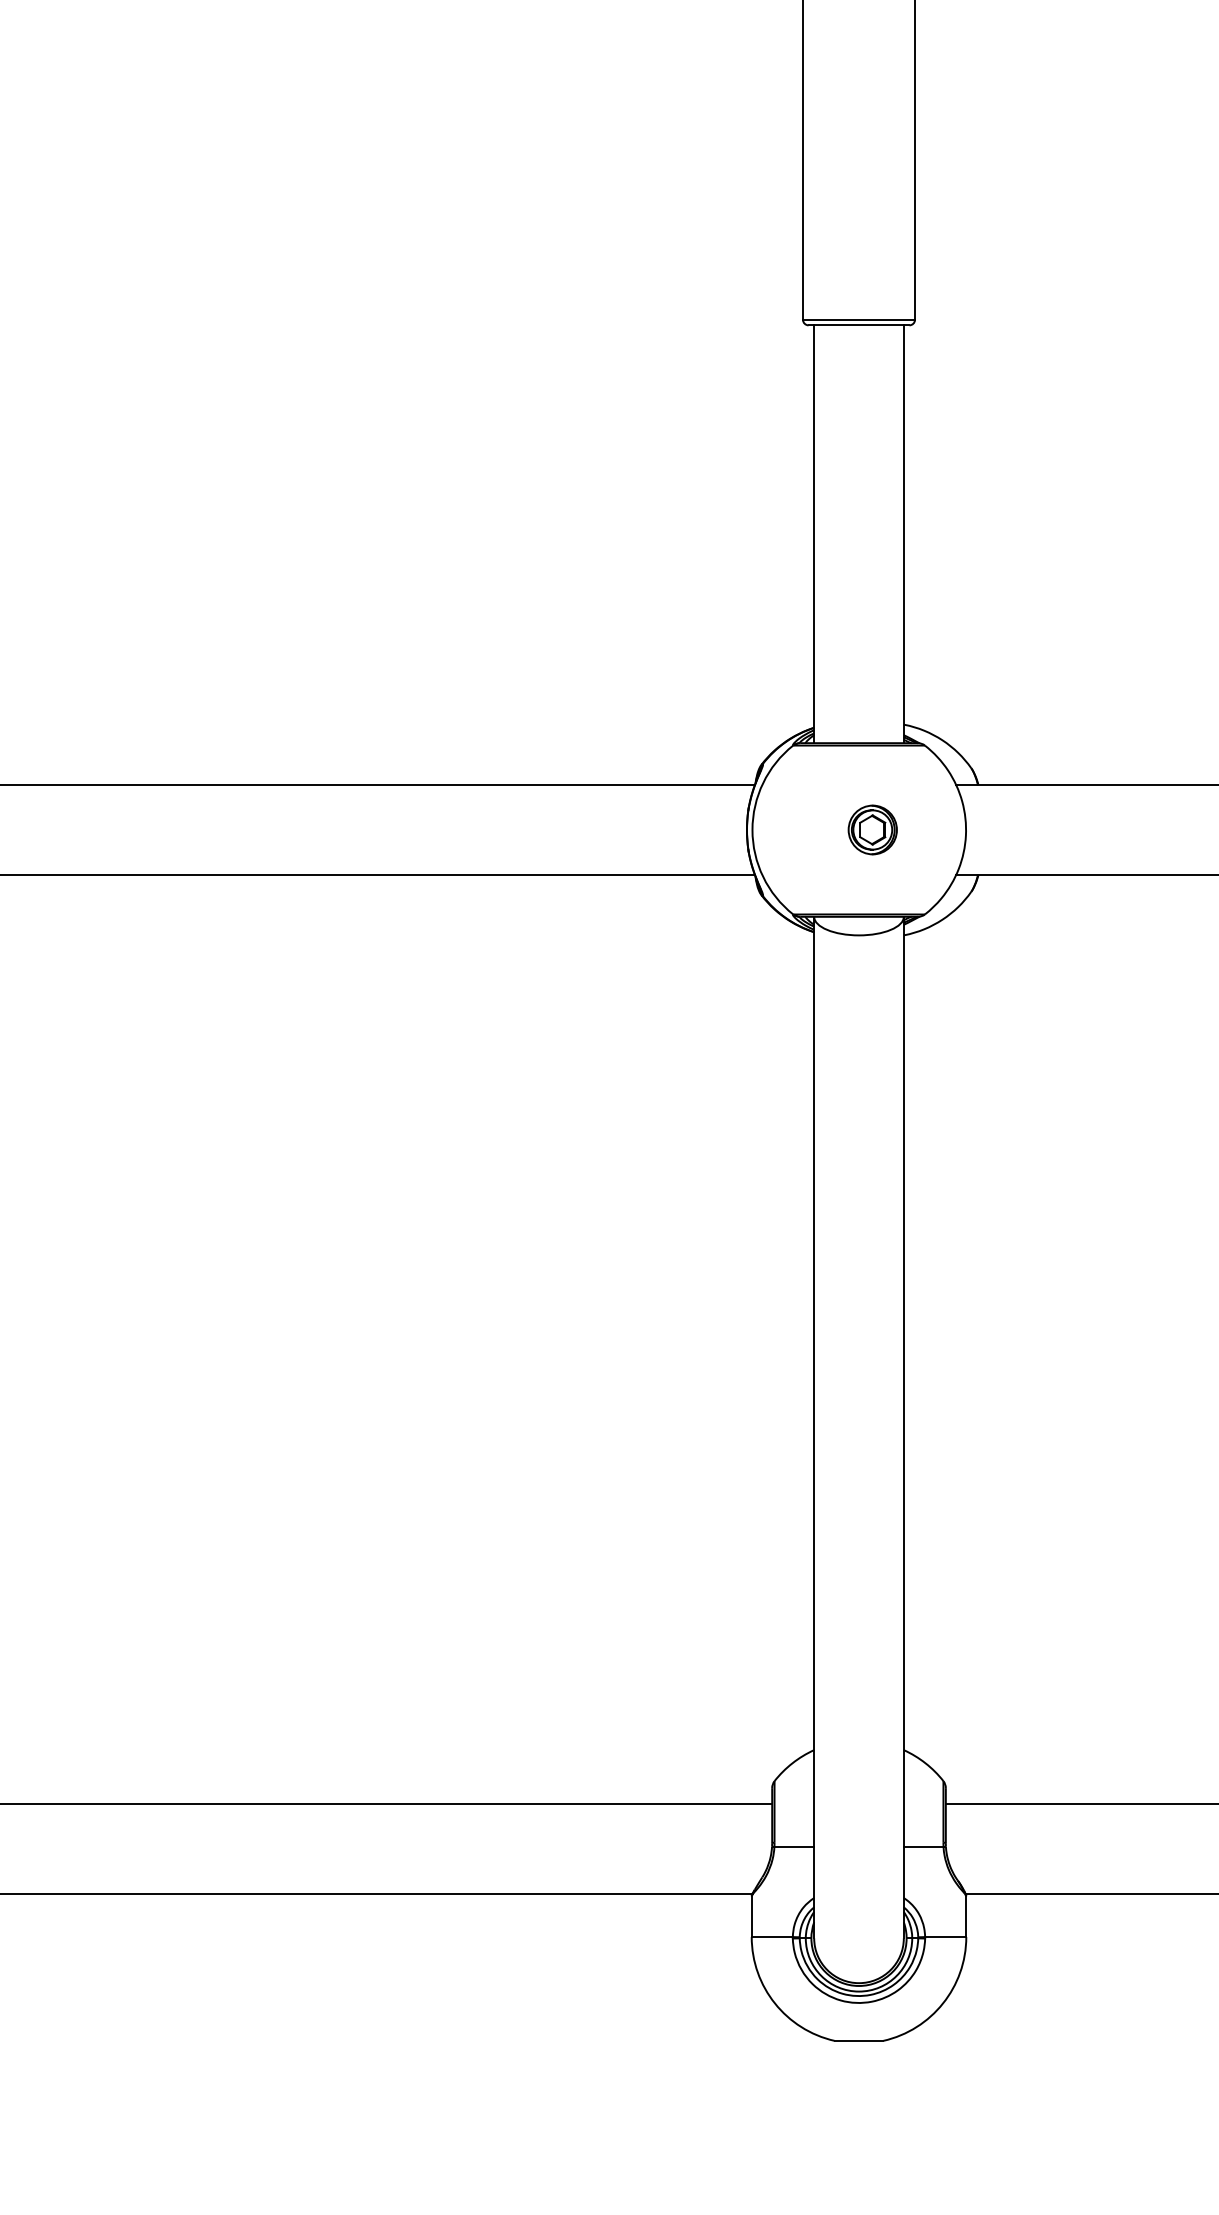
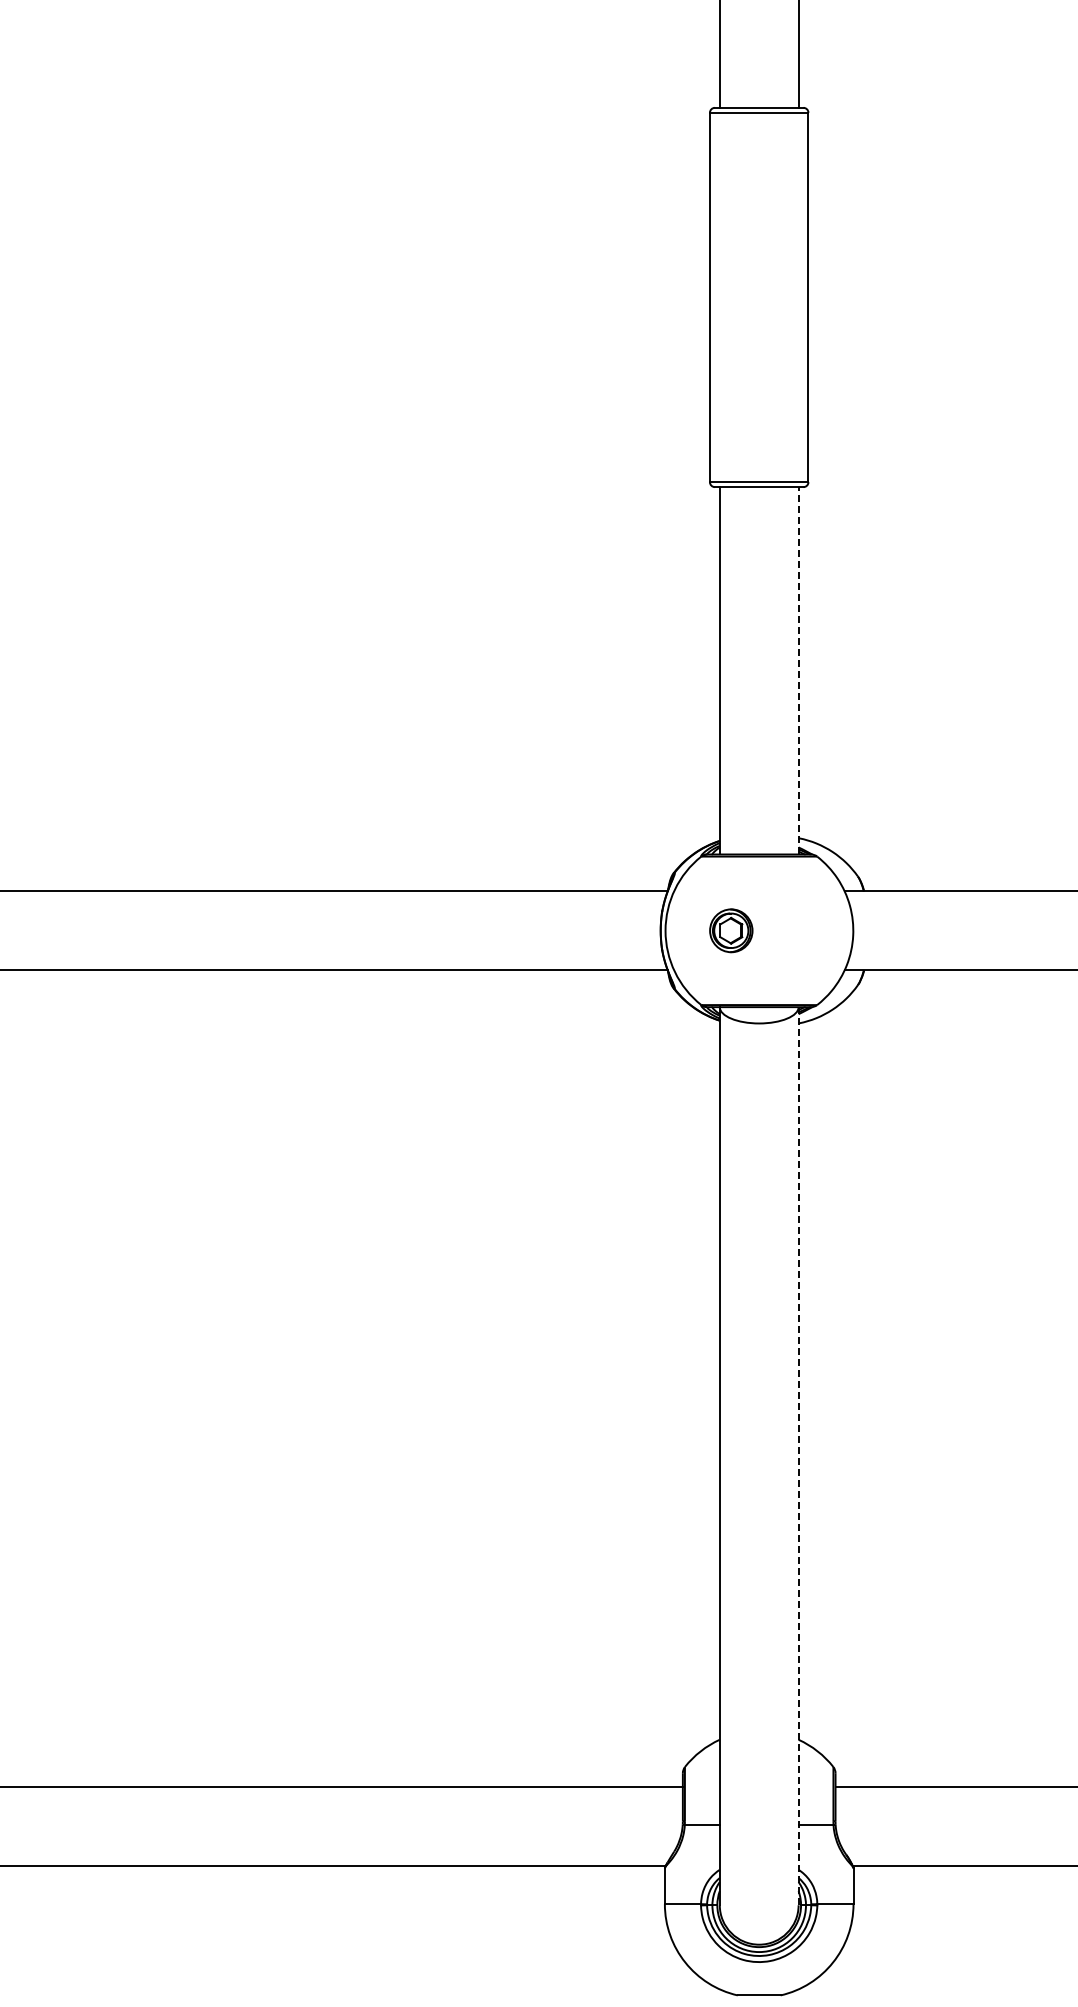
line: (903, 533) -> (798, 670), solid -> dashed
part: (873, 829) -> (731, 930), moved
line: (903, 1426) -> (798, 1455), solid -> dashed

